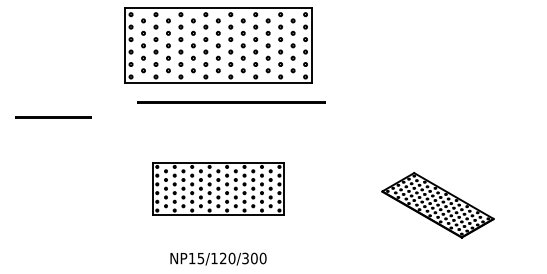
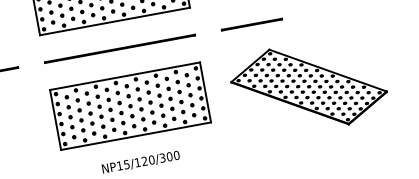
line: (231, 102) -> (120, 48), moved
line: (382, 117) -> (251, 24), added
part: (218, 188) -> (130, 105), size x1.43
part: (437, 205) -> (308, 87), size x1.67

